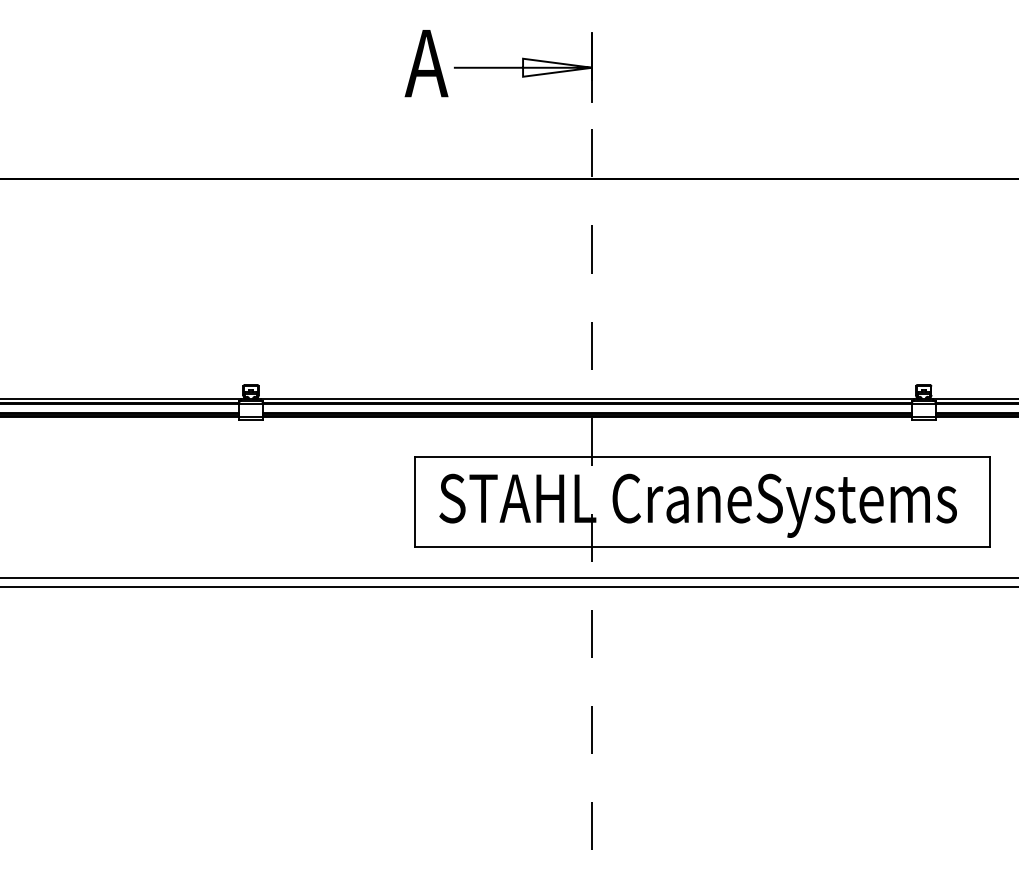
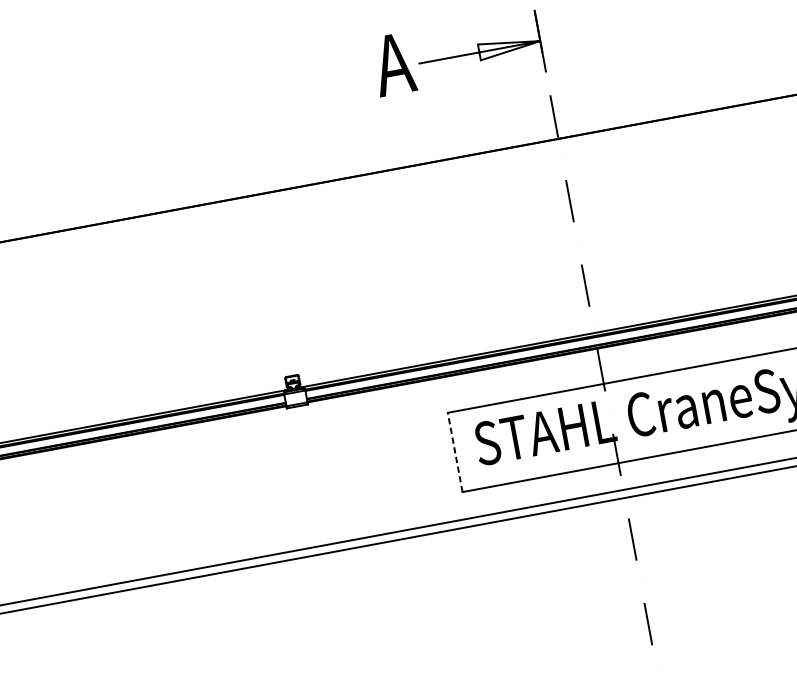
line: (415, 501) -> (455, 451), solid -> dashed

